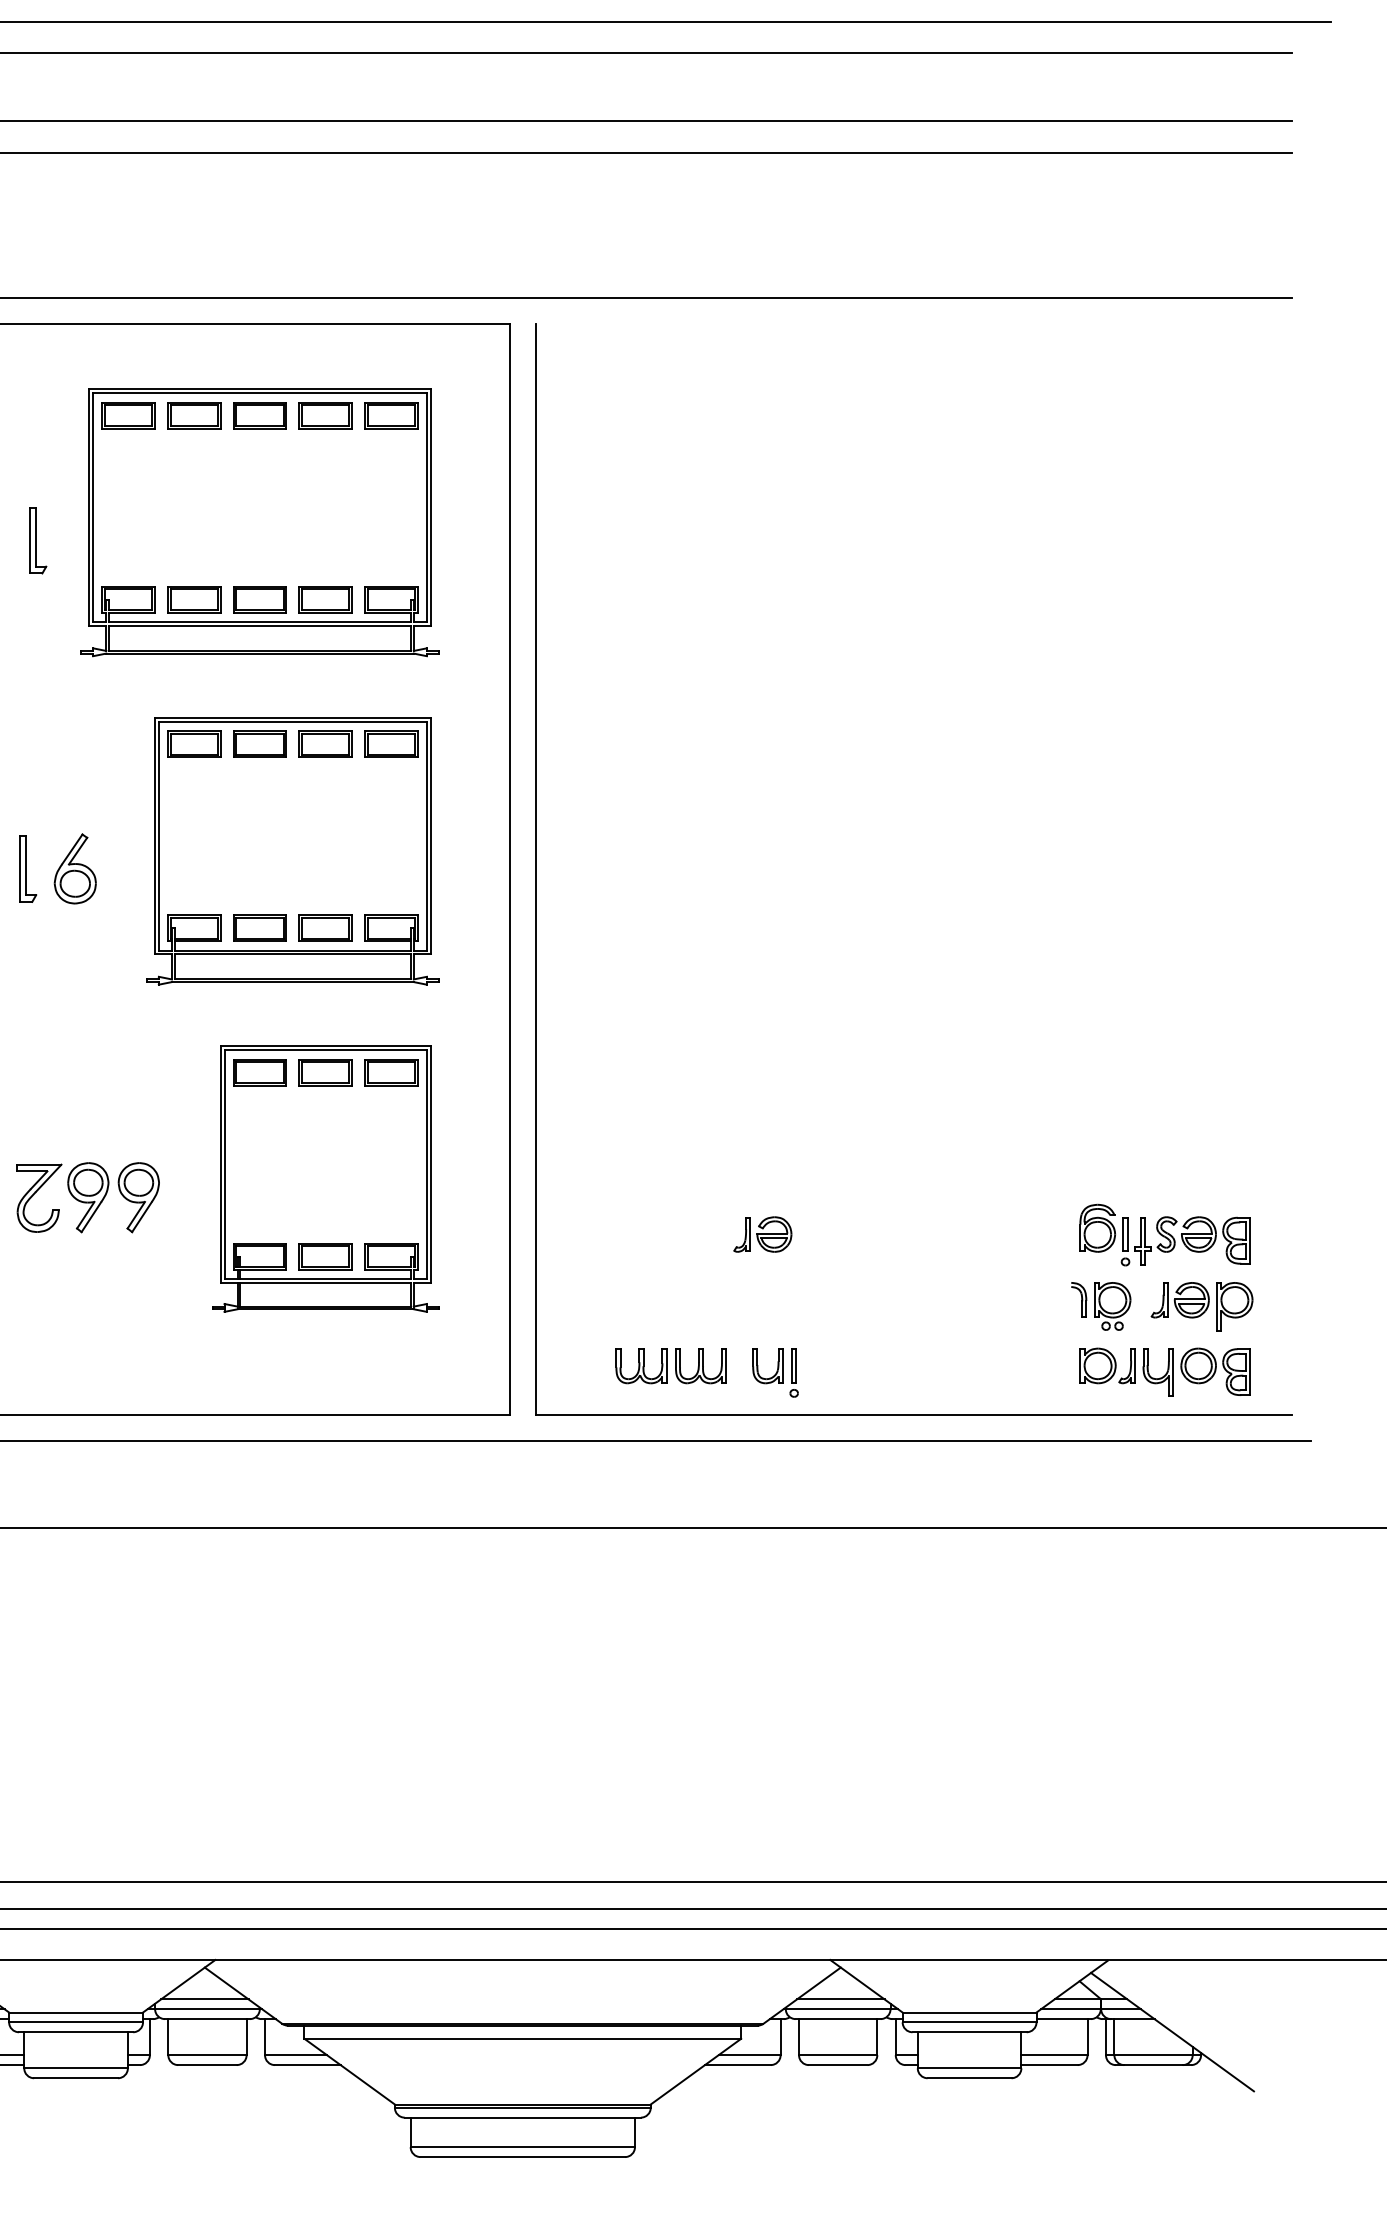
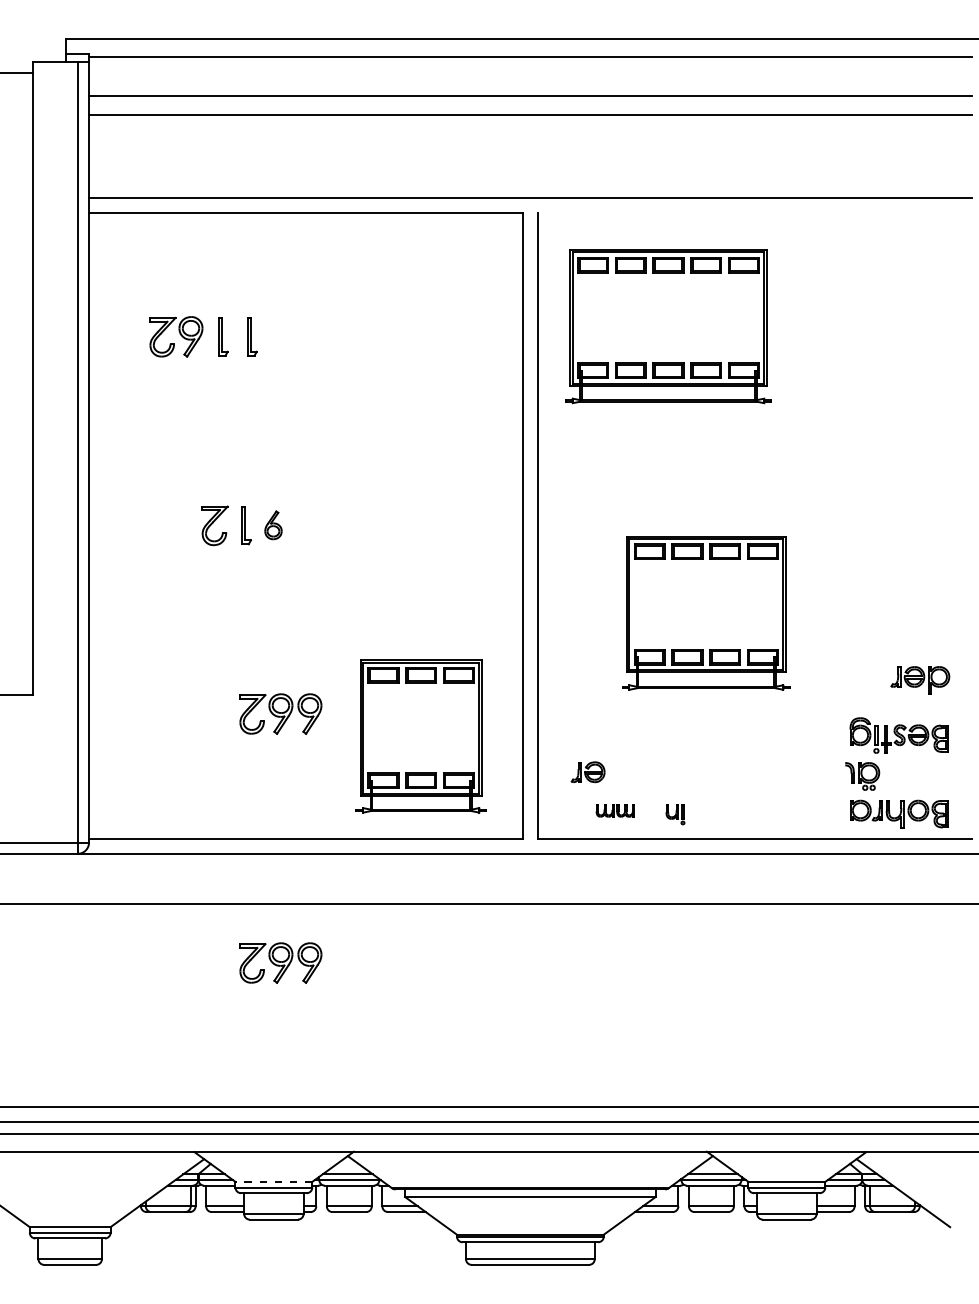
part: (260, 522) -> (668, 326), moved
part: (293, 851) -> (706, 613), moved
part: (75, 869) -> (273, 525), size x0.7
part: (324, 1179) -> (420, 736), moved
part: (761, 1234) -> (587, 772), moved
part: (1202, 1306) -> (920, 680), moved
part: (671, 1365) -> (615, 810), size x0.6
part: (775, 1372) -> (675, 814), size x0.7
part: (87, 1630) -> (280, 962), added
line: (75, 2011) -> (273, 1181), solid -> dashed

